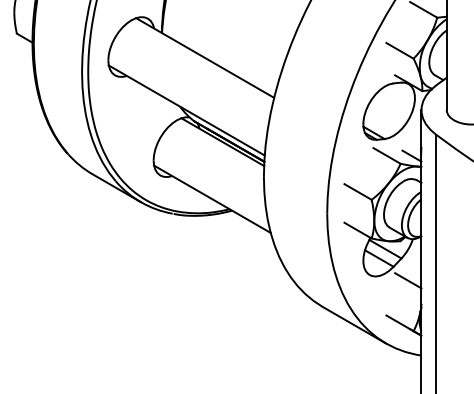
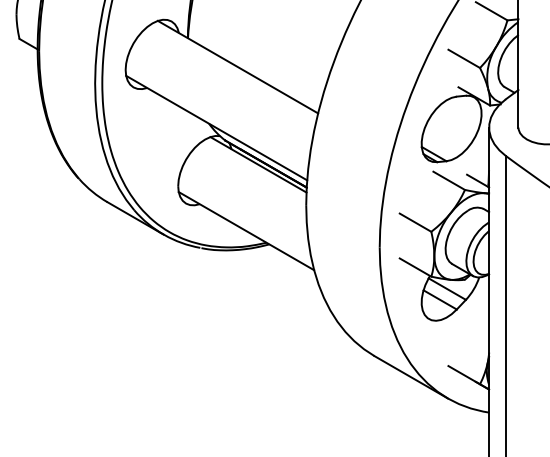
line: (408, 280) -> (473, 325), removed

